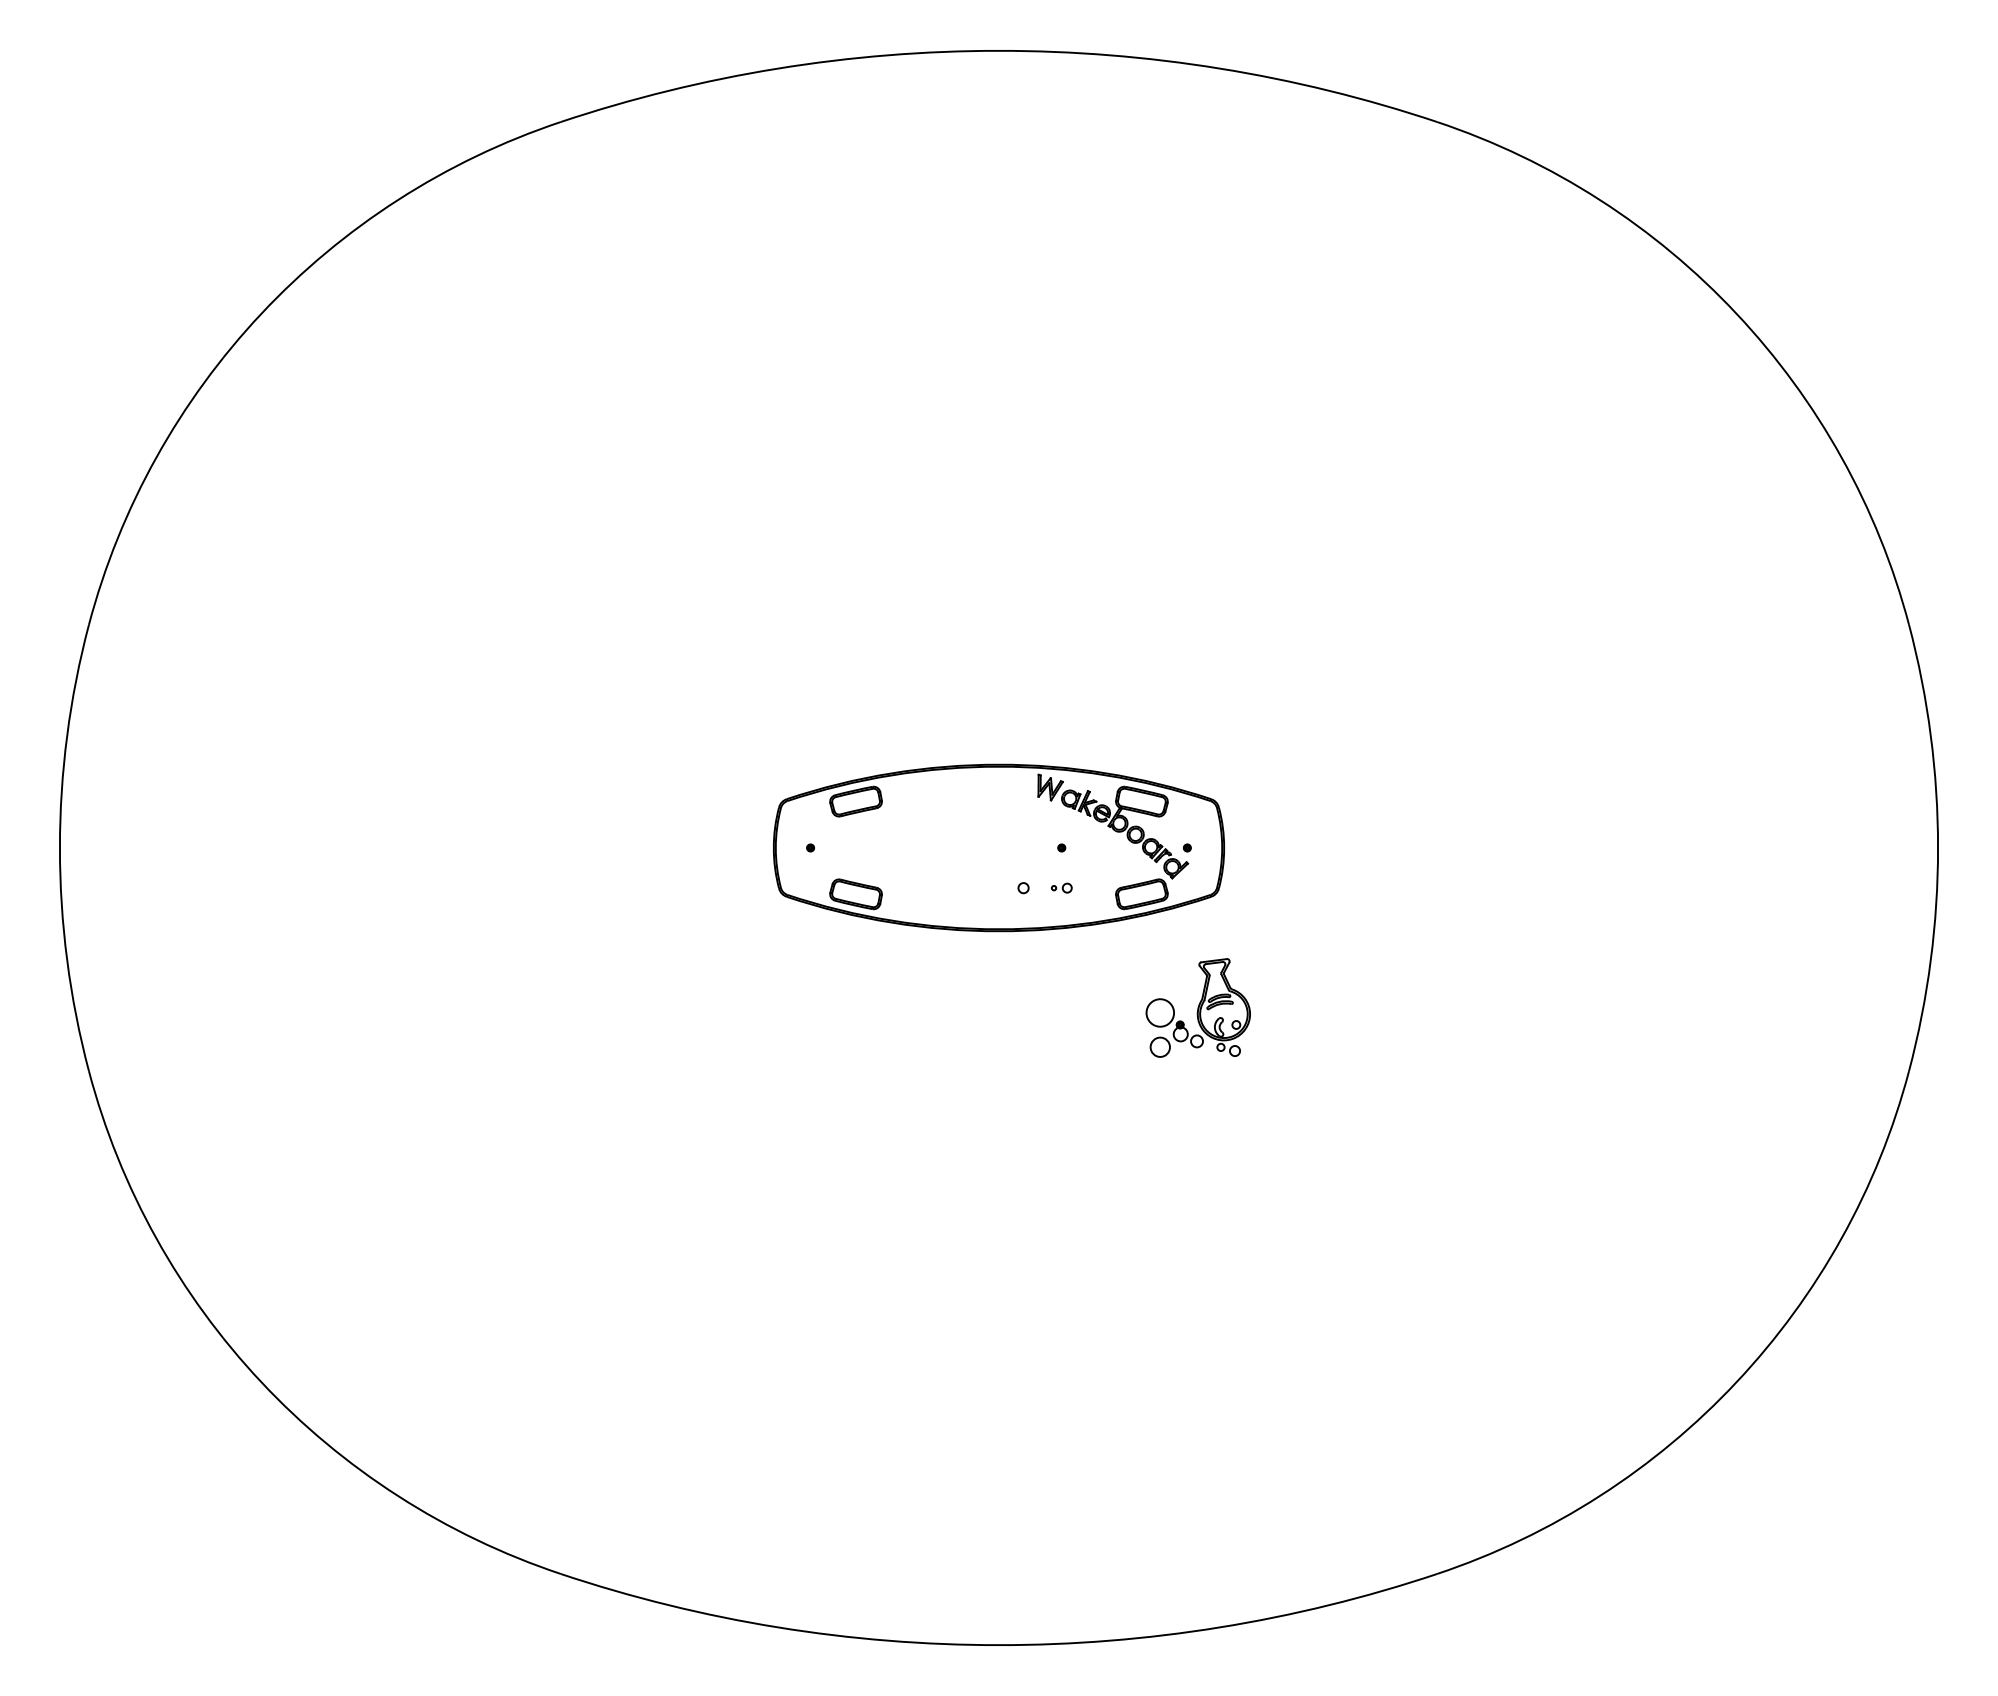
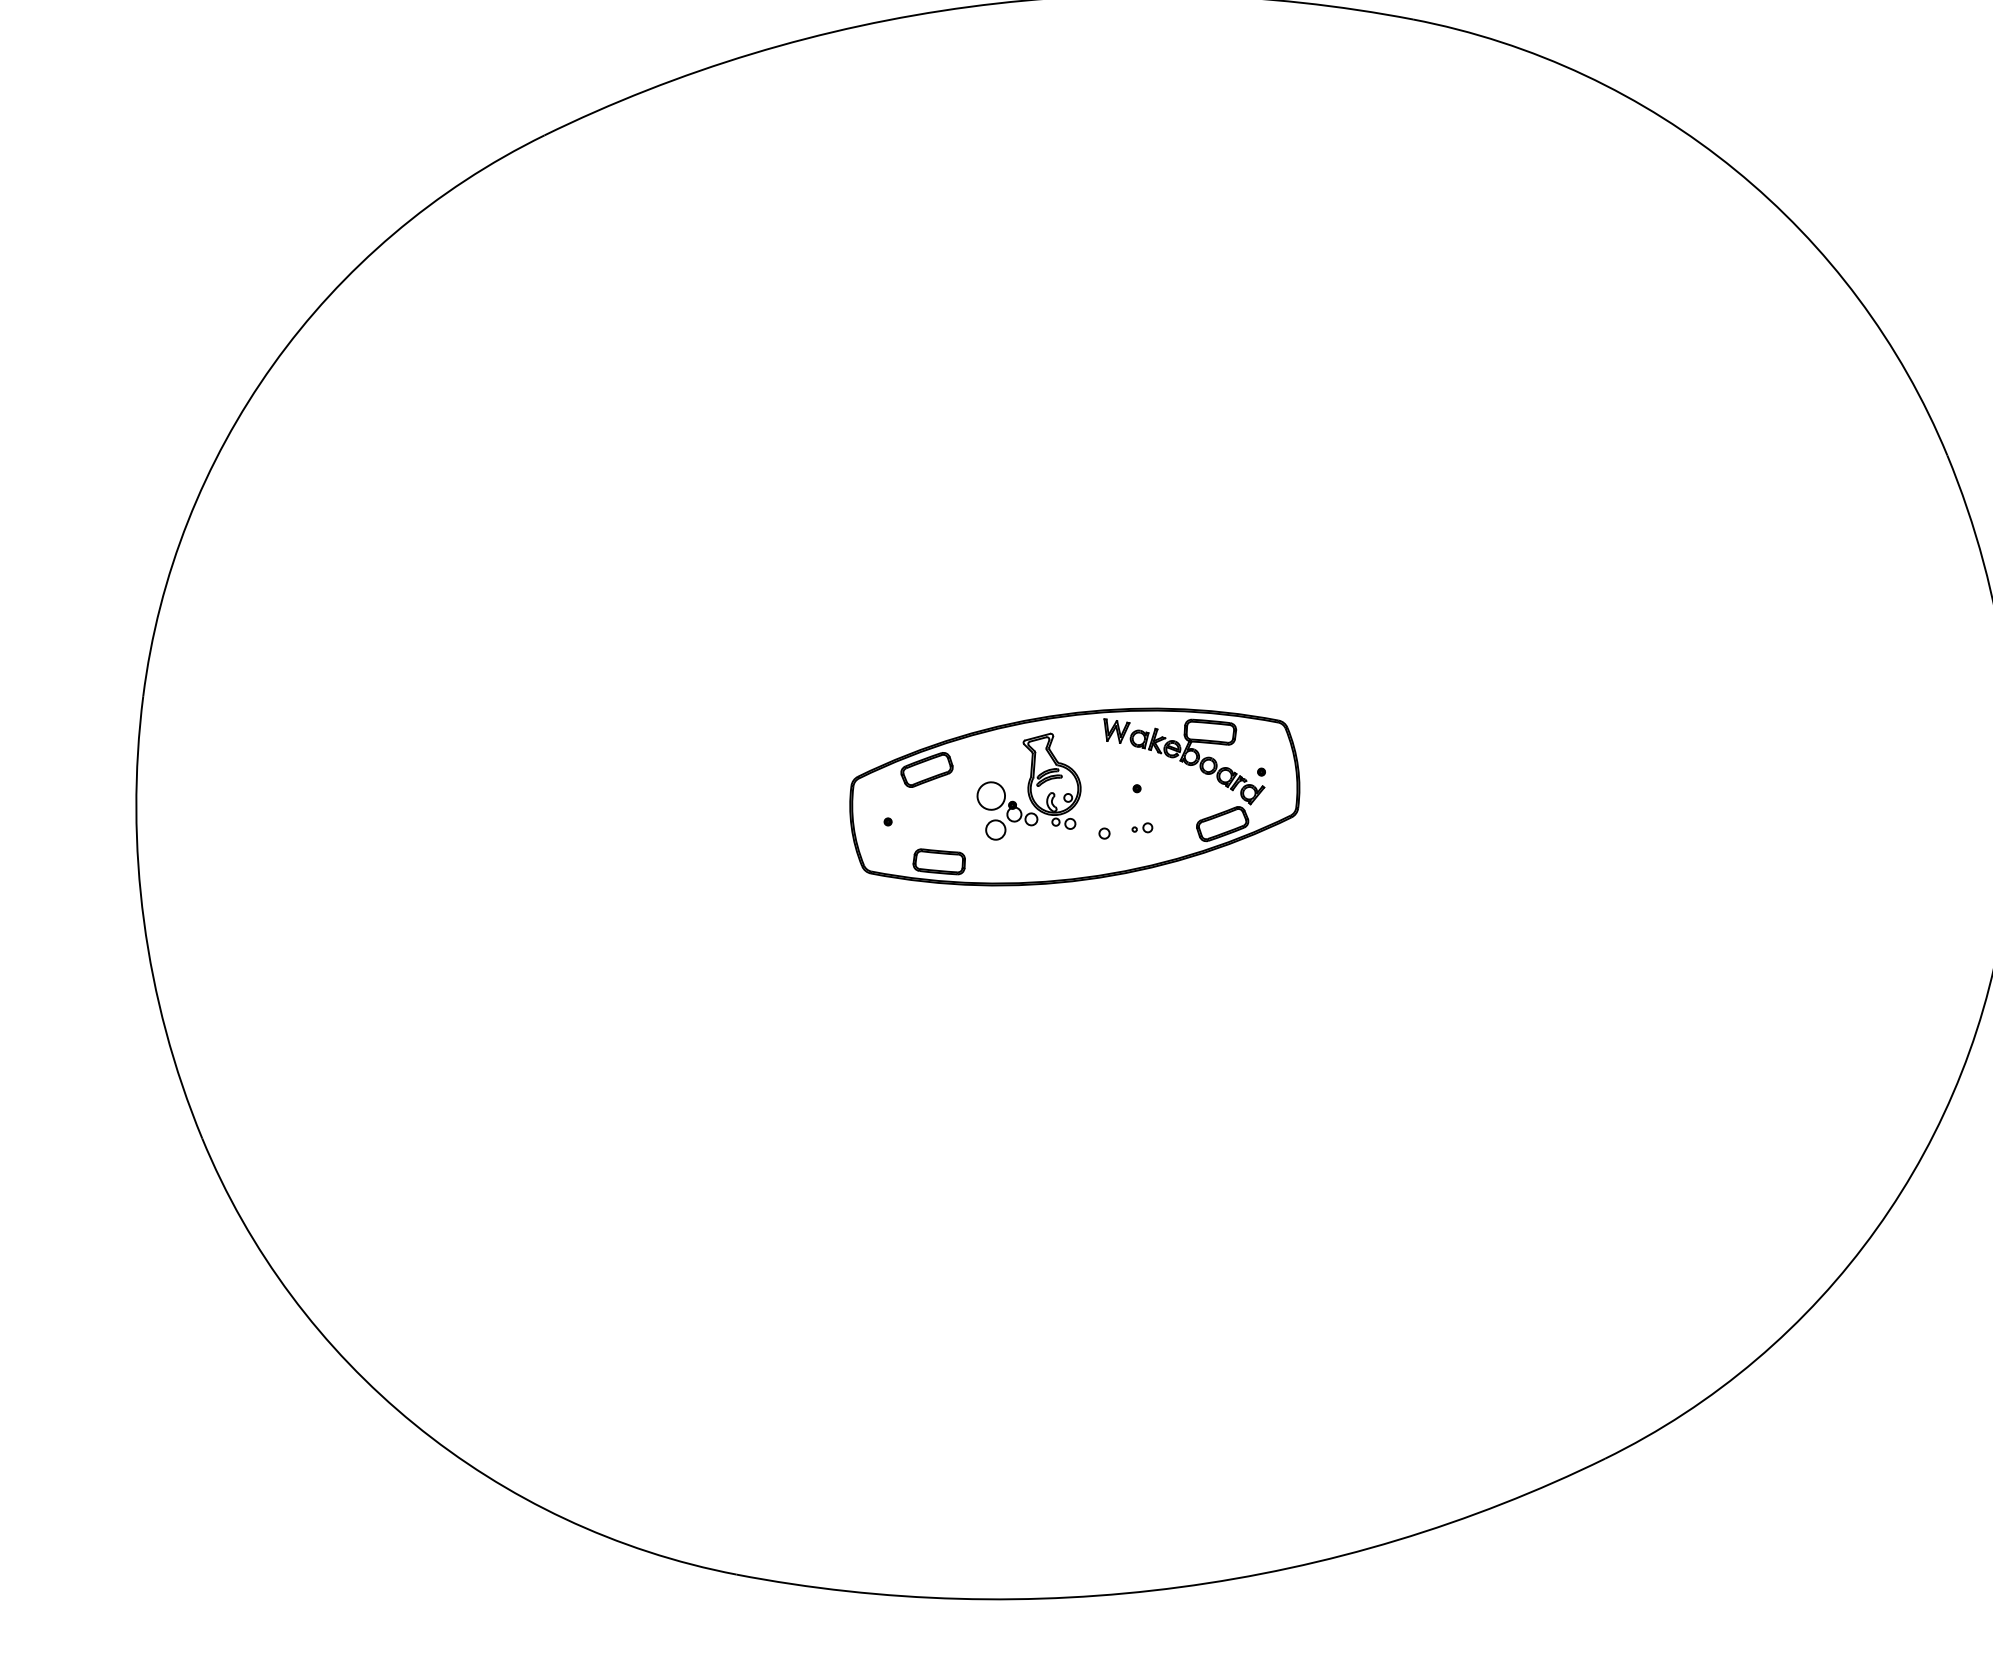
part: (1197, 1007) -> (1027, 785), moved

